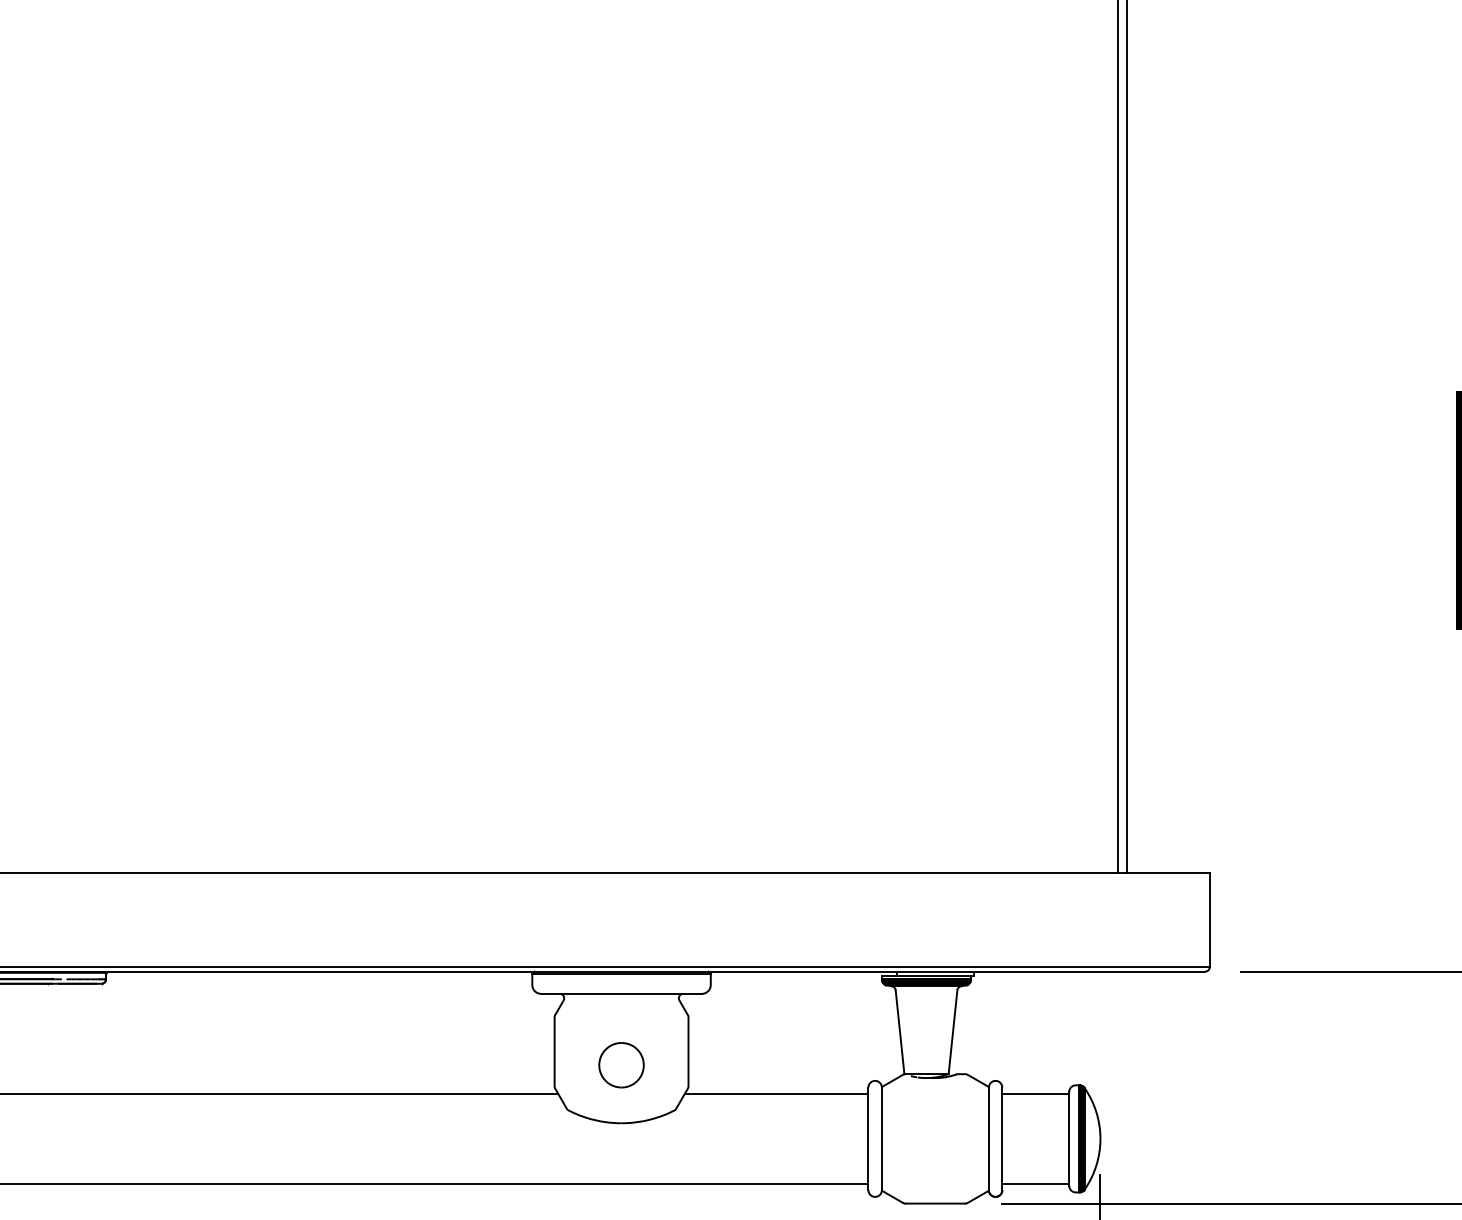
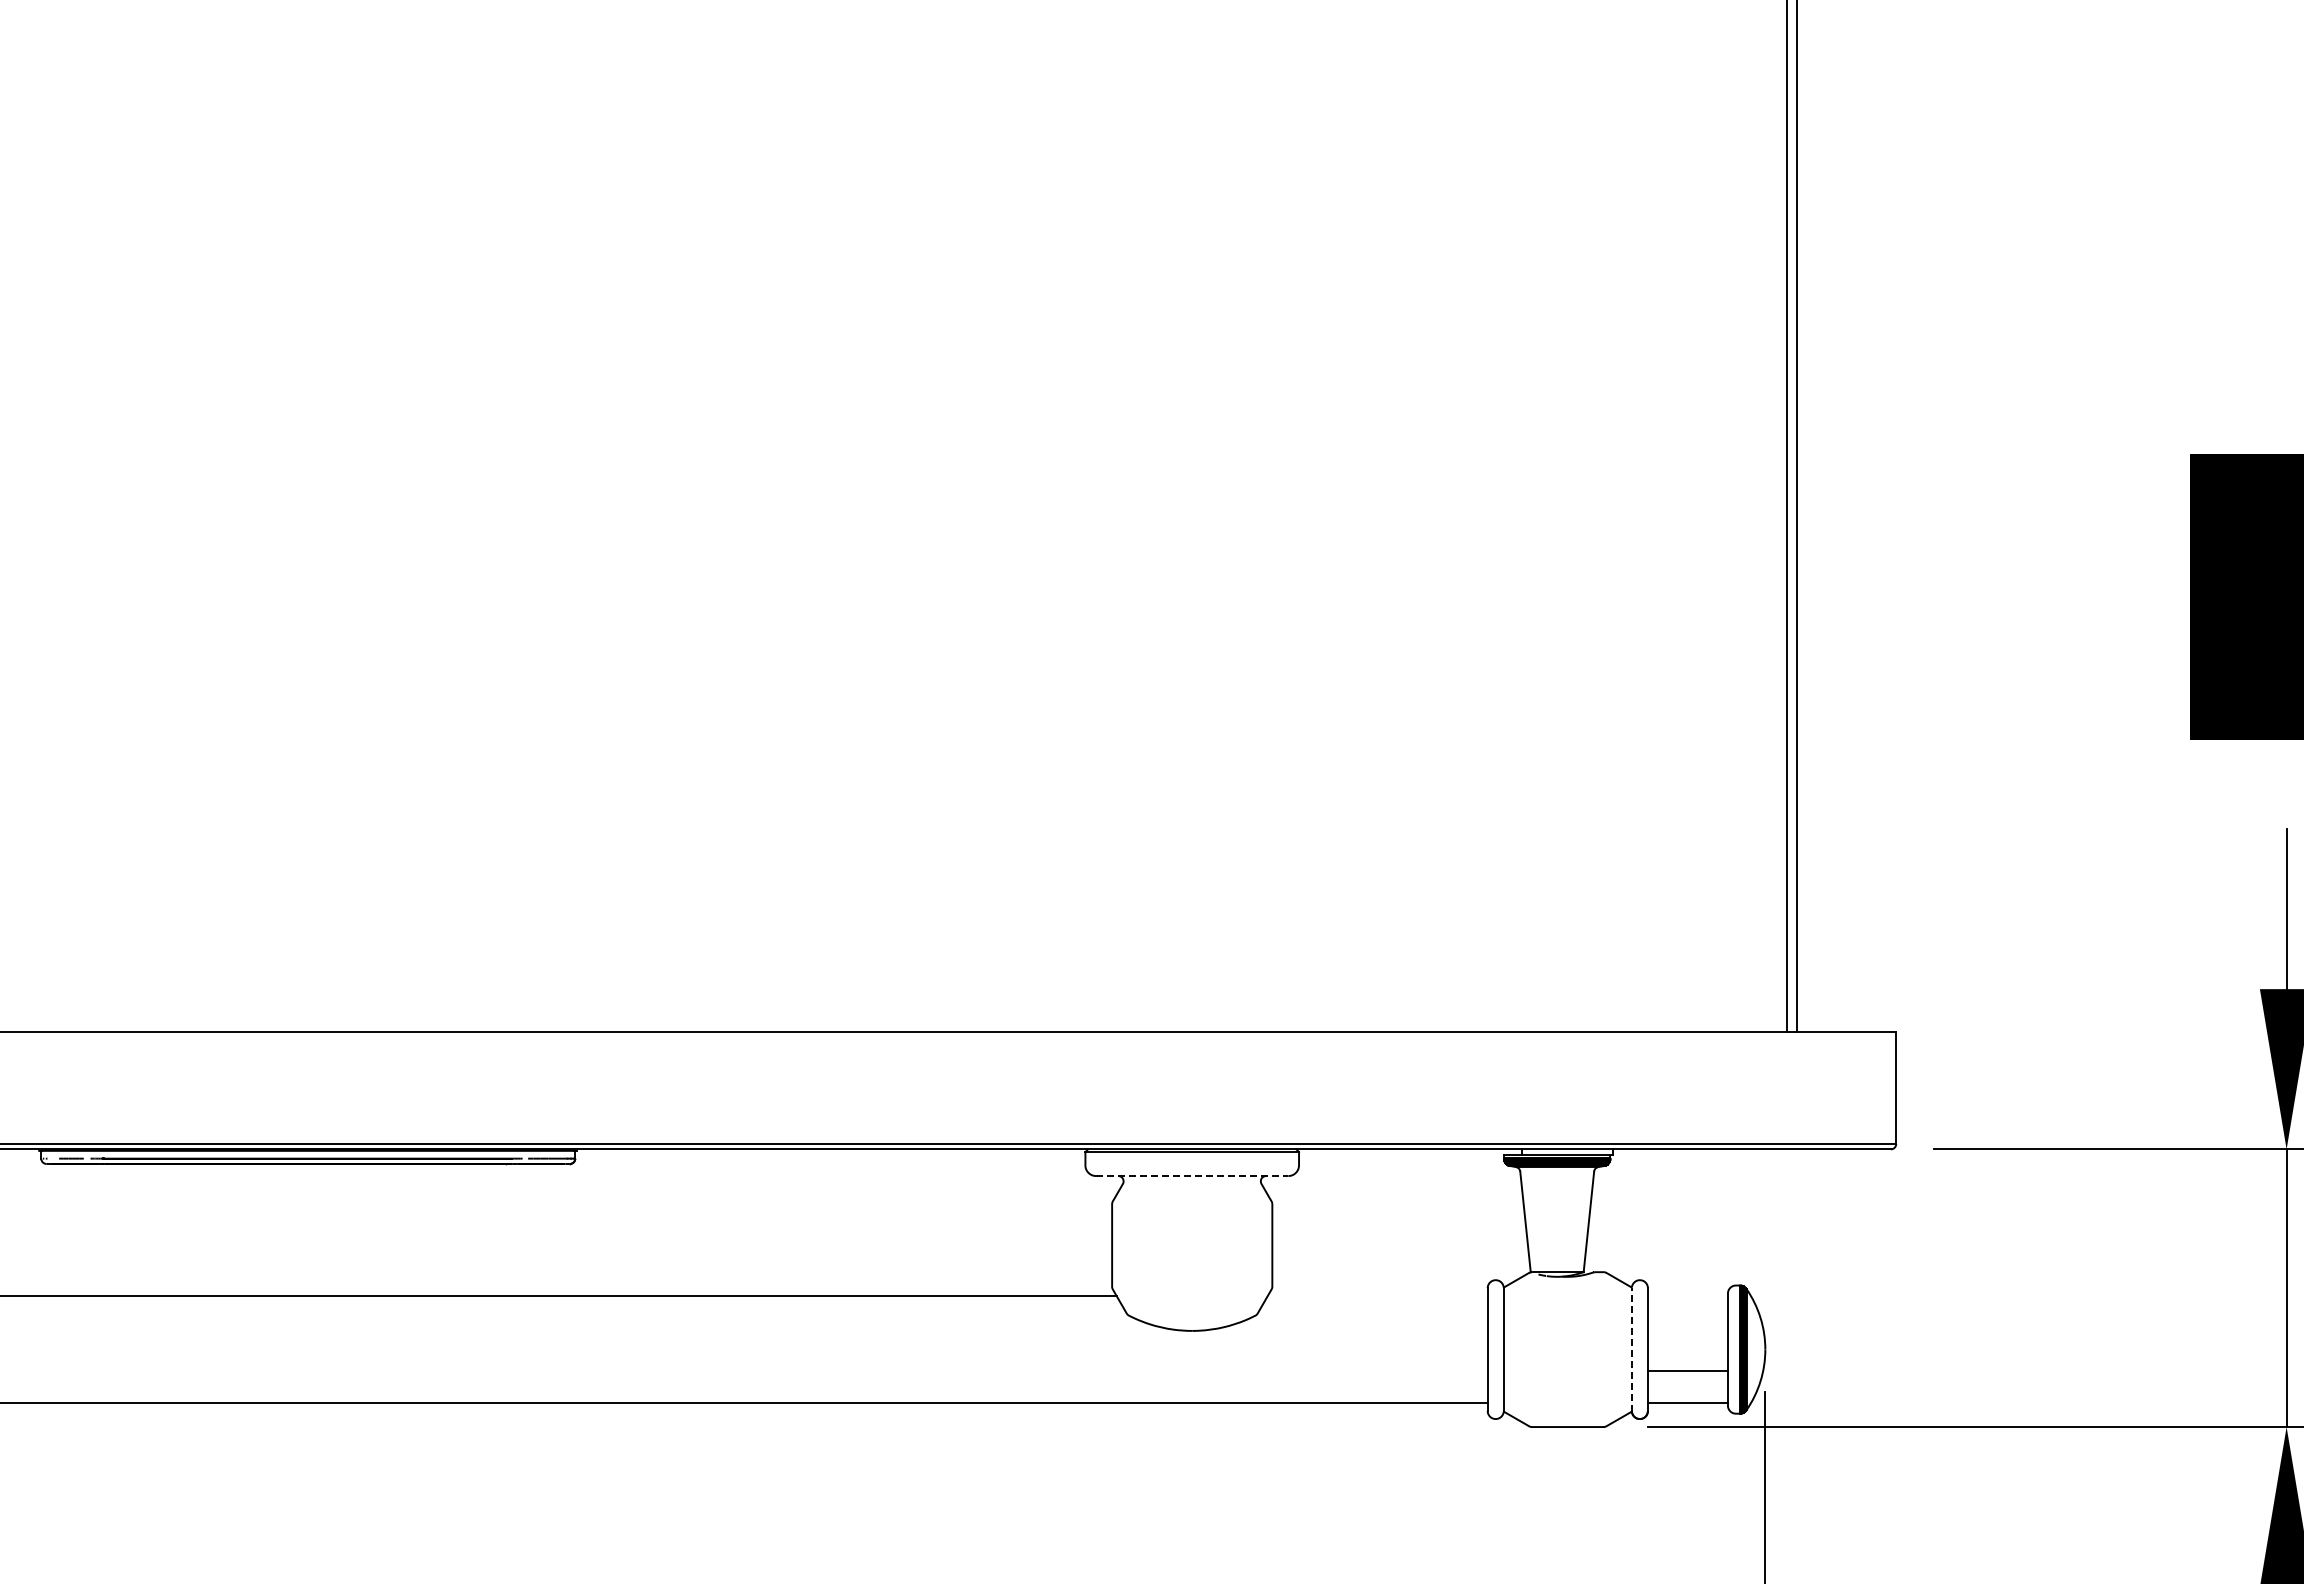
line: (621, 994) -> (1192, 1176), solid -> dashed
part: (620, 1065) -> (1191, 1261), removed
line: (776, 1094) -> (1377, 1296), removed
line: (1035, 1094) -> (1687, 1371), moved
line: (988, 1138) -> (1631, 1349), solid -> dashed

